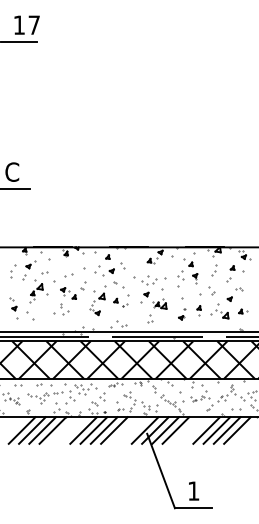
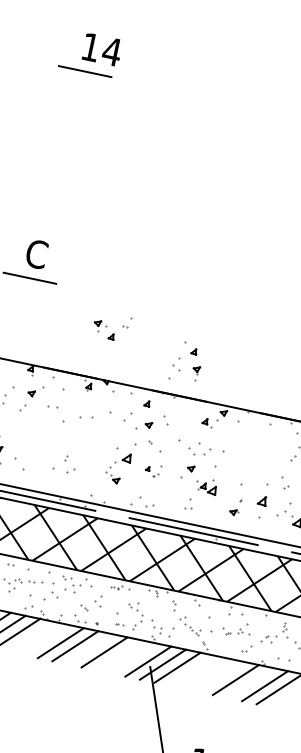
text: (34, 24) -> (112, 50), 17 -> 14
part: (187, 272) -> (186, 362), moved
part: (73, 290) -> (112, 327), moved
part: (38, 291) -> (38, 431), removed
part: (121, 300) -> (153, 469), size x0.7
part: (198, 310) -> (260, 506), size x1.6
line: (103, 430) -> (89, 649), removed
line: (175, 430) -> (191, 670), removed
line: (216, 430) -> (249, 682), removed

